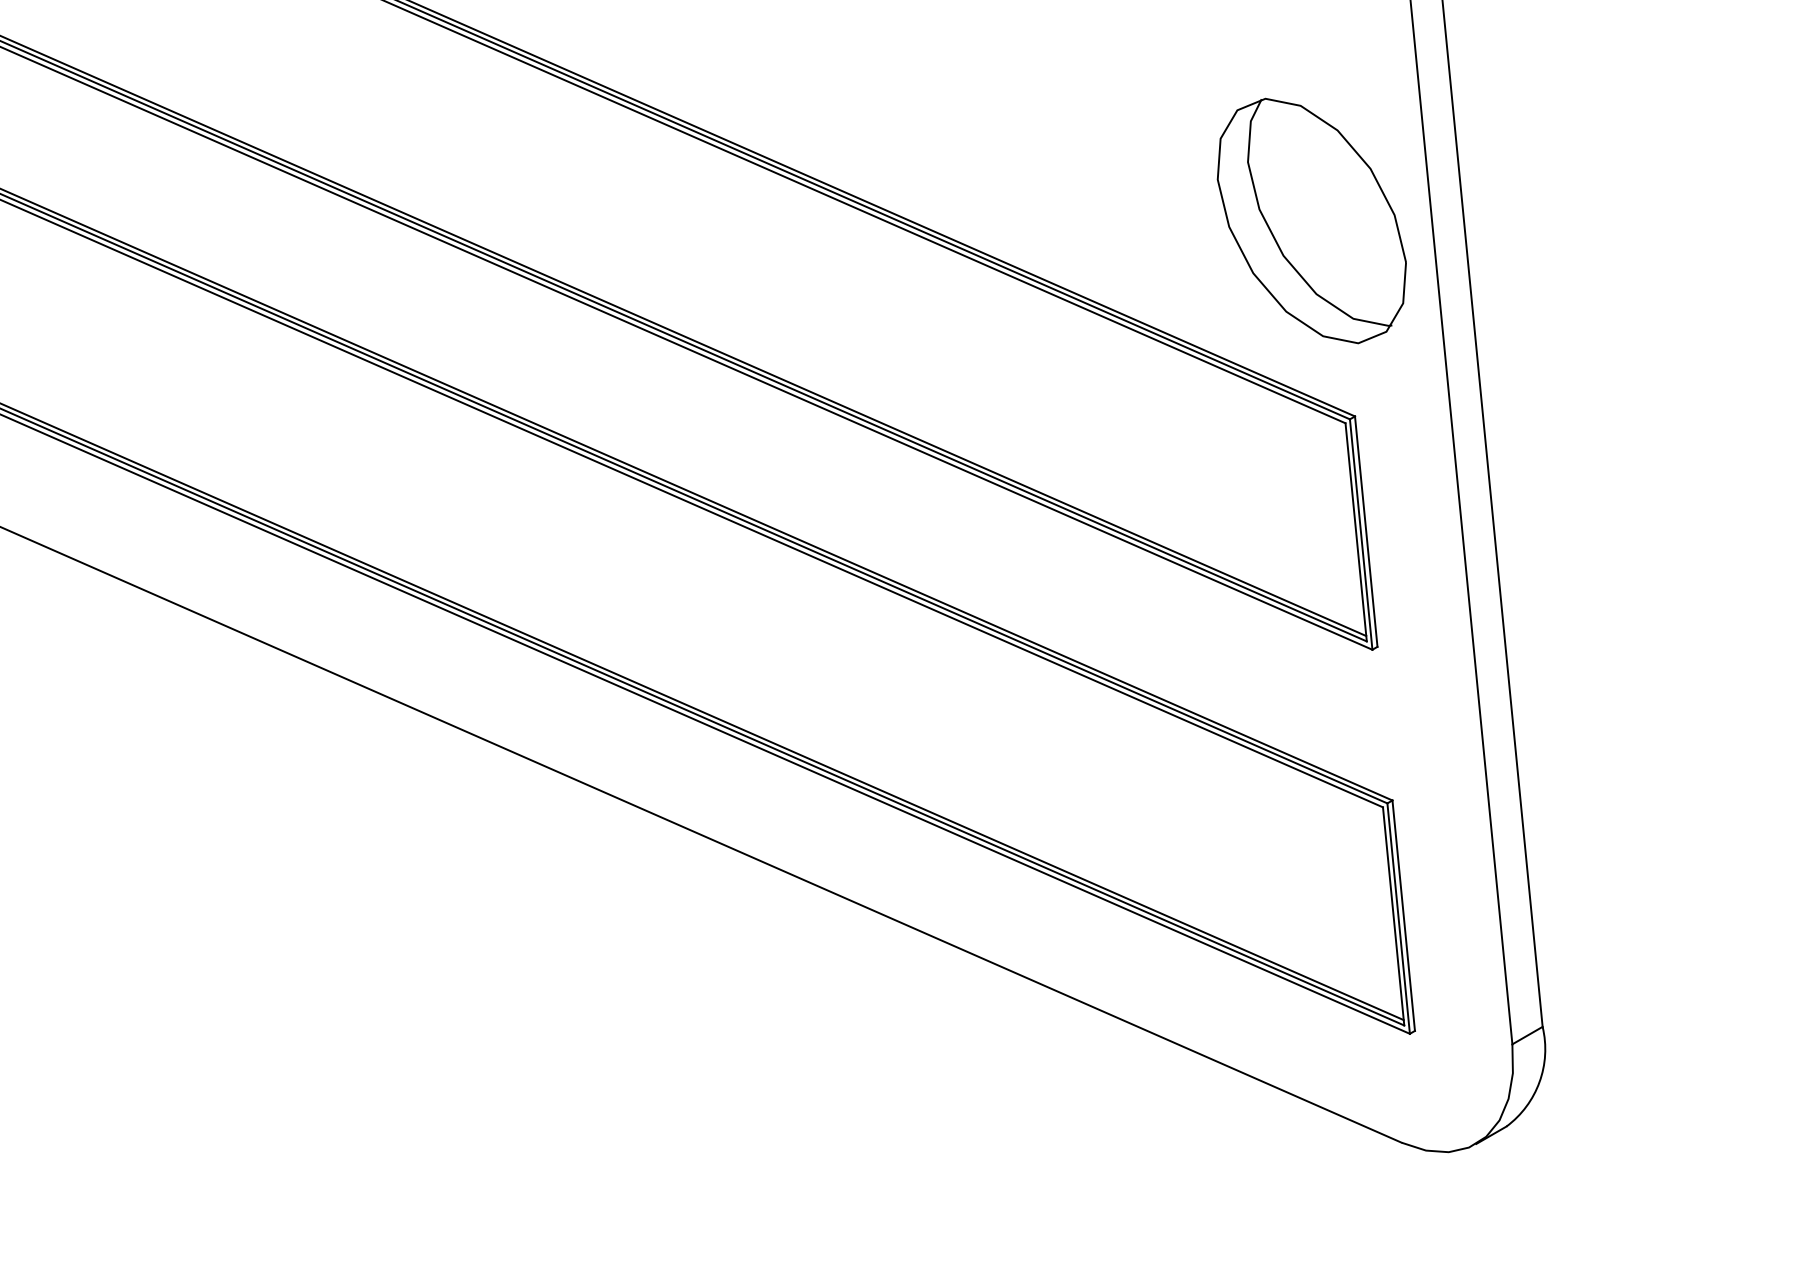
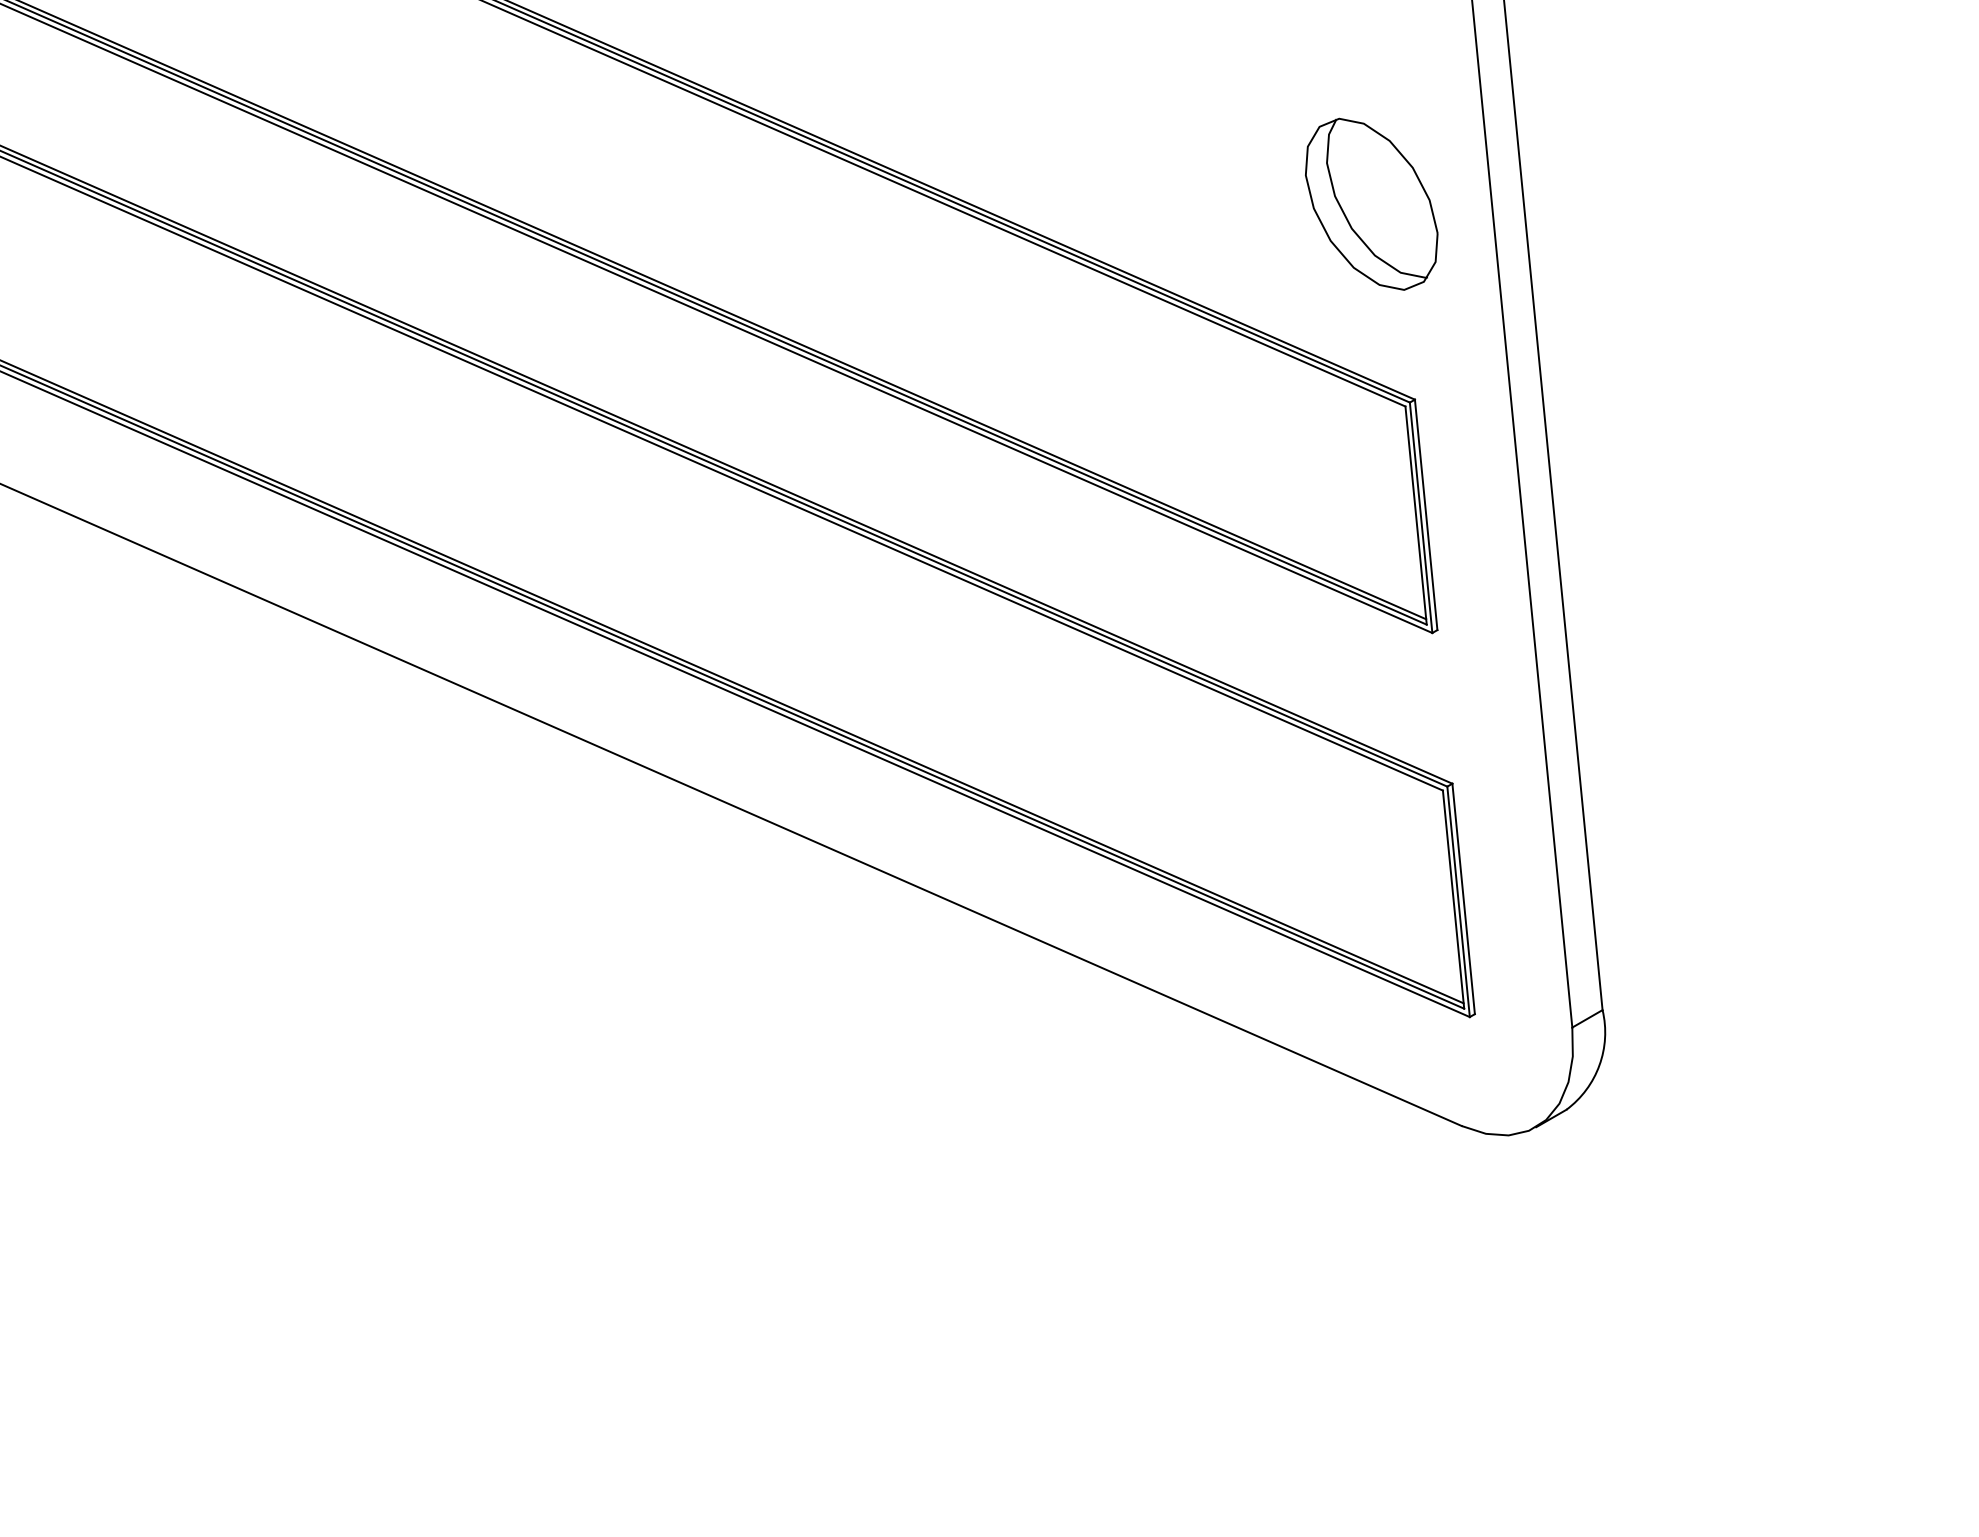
part: (1311, 221) -> (1371, 204), size x0.7

